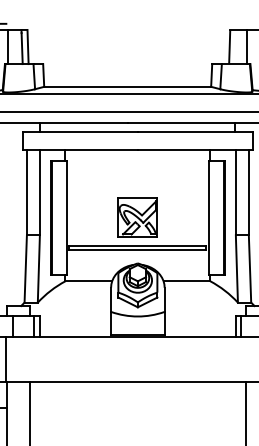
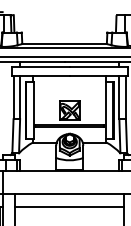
line: (137, 407) -> (69, 206), added

